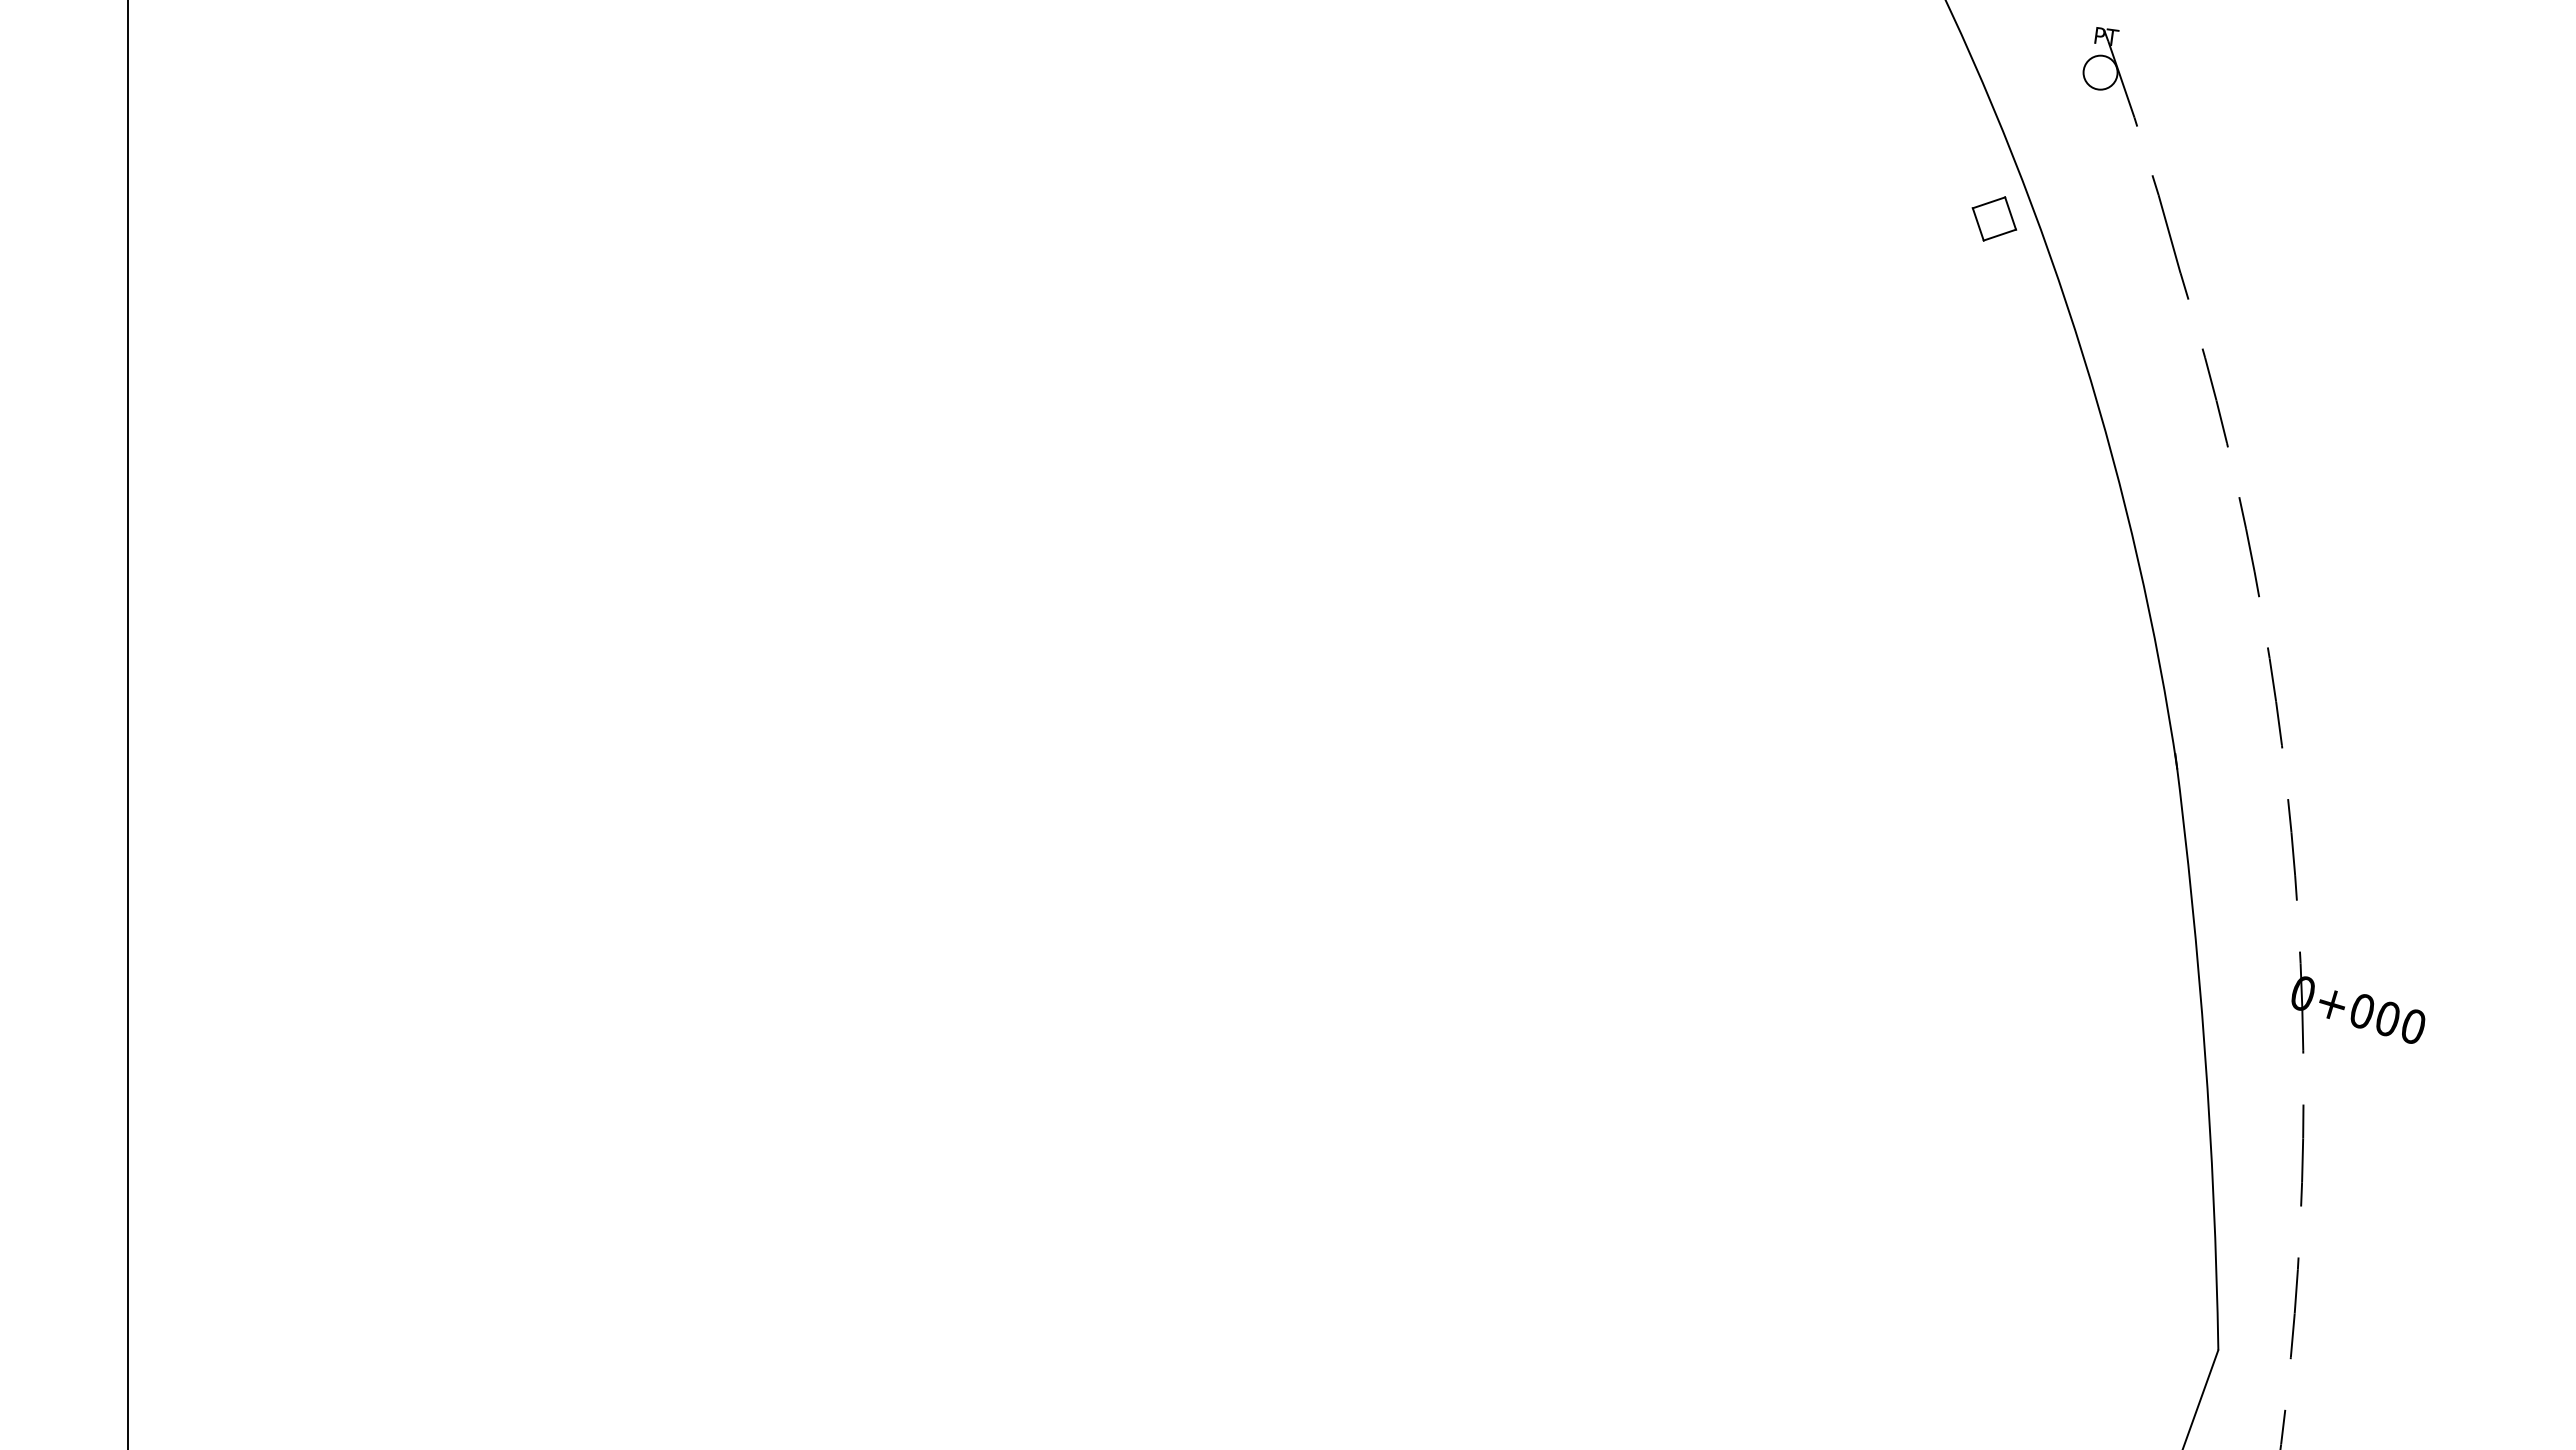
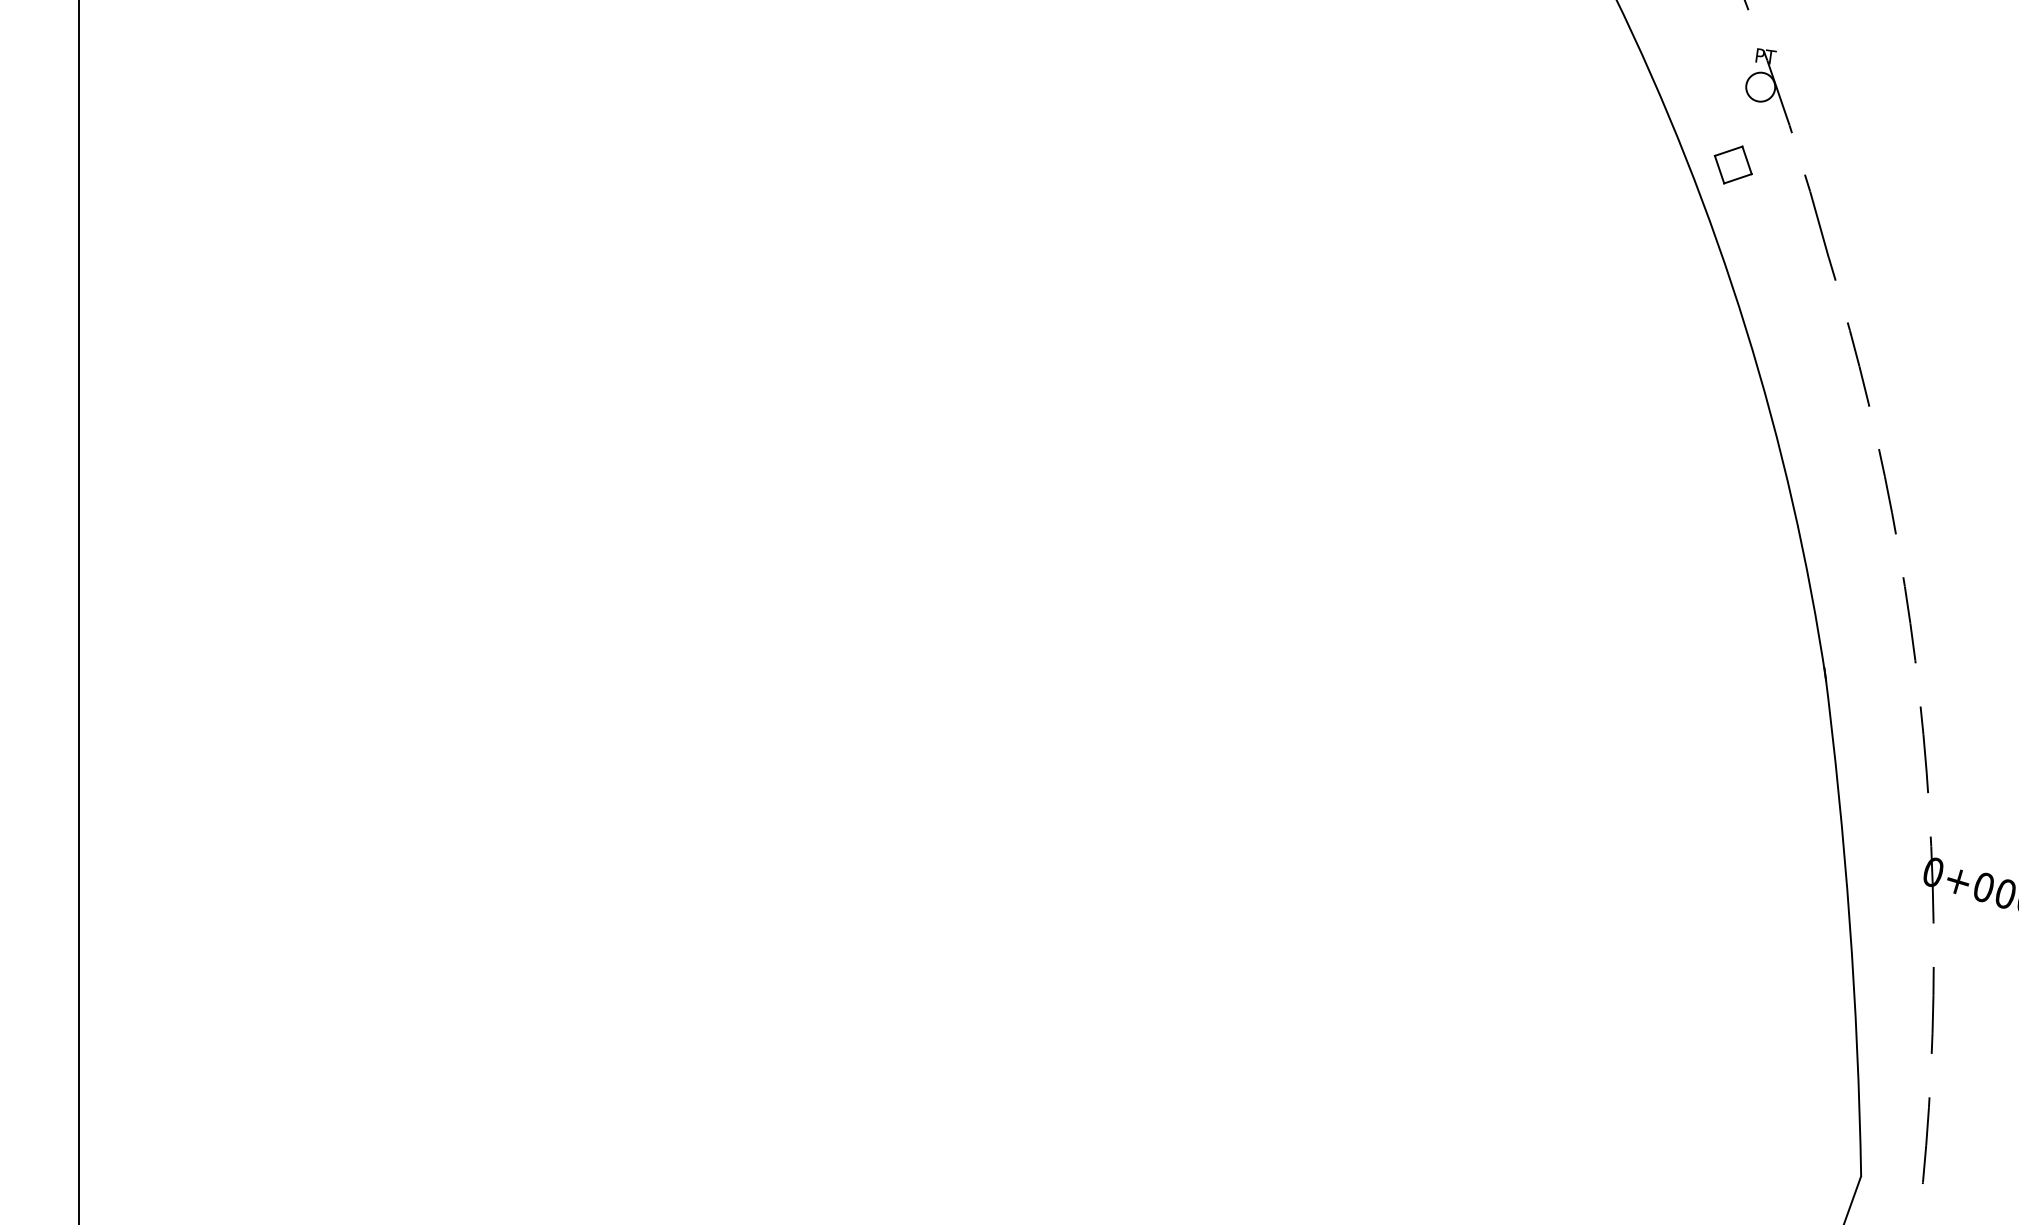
part: (1994, 218) -> (1733, 164), moved

